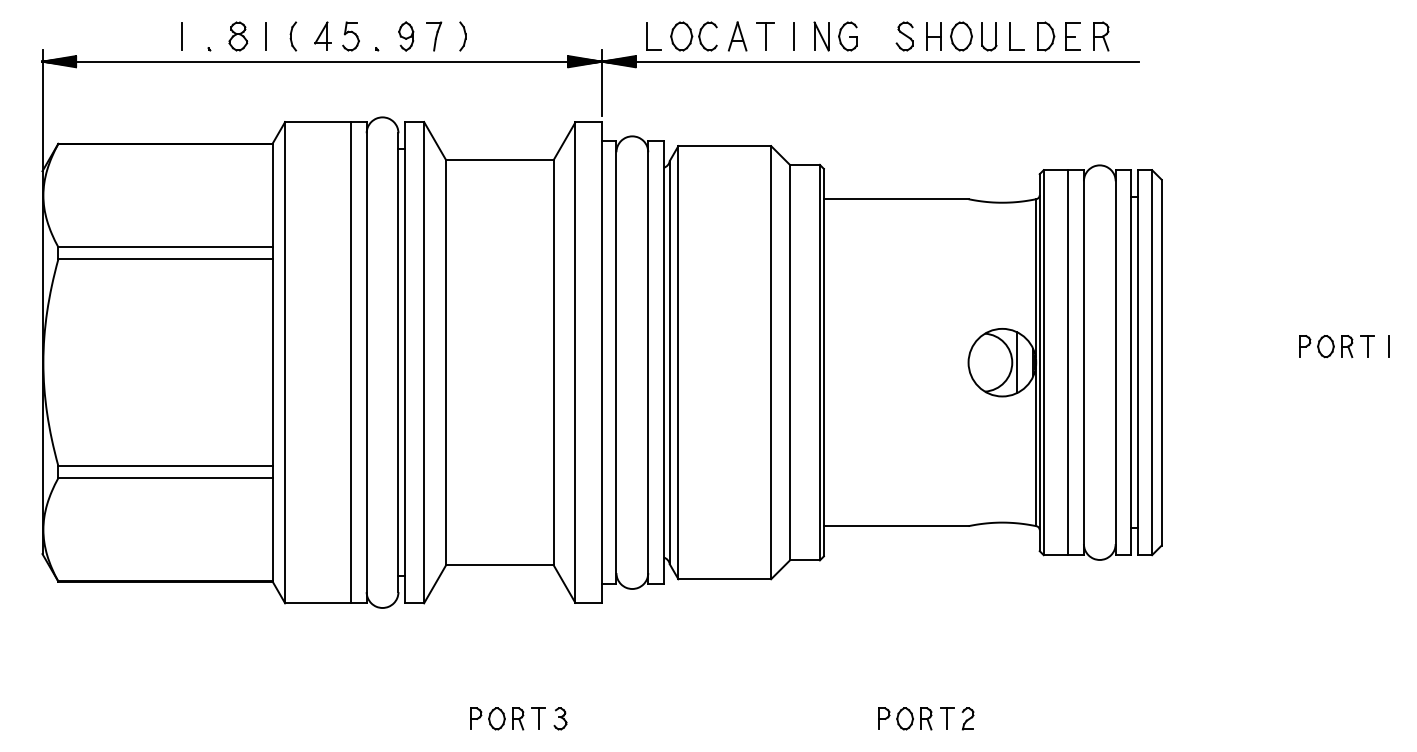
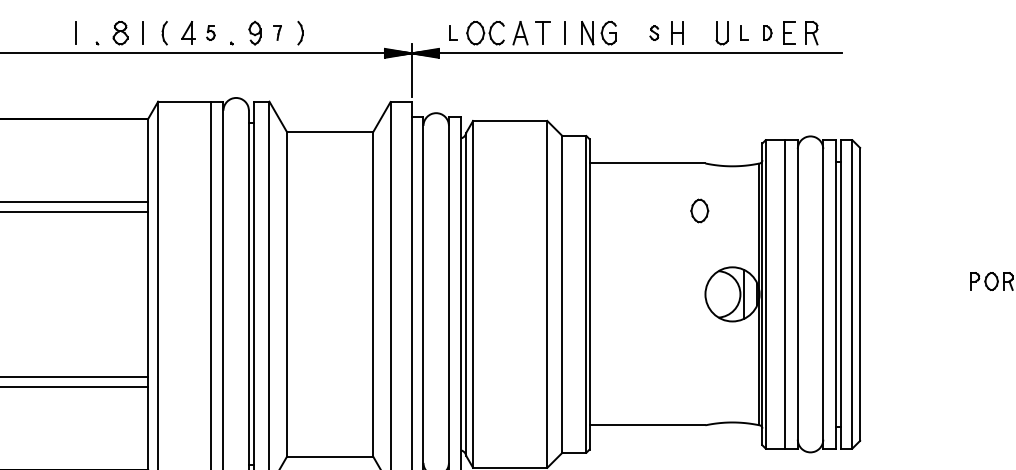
part: (350, 36) -> (210, 33), size x0.6
part: (434, 36) -> (277, 33), size x0.6
part: (653, 36) -> (453, 33), size x0.6
part: (904, 36) -> (654, 33), size x0.6
part: (961, 36) -> (699, 210), moved
part: (1016, 36) -> (743, 33), size x0.6
part: (1046, 36) -> (767, 33), size x0.6

